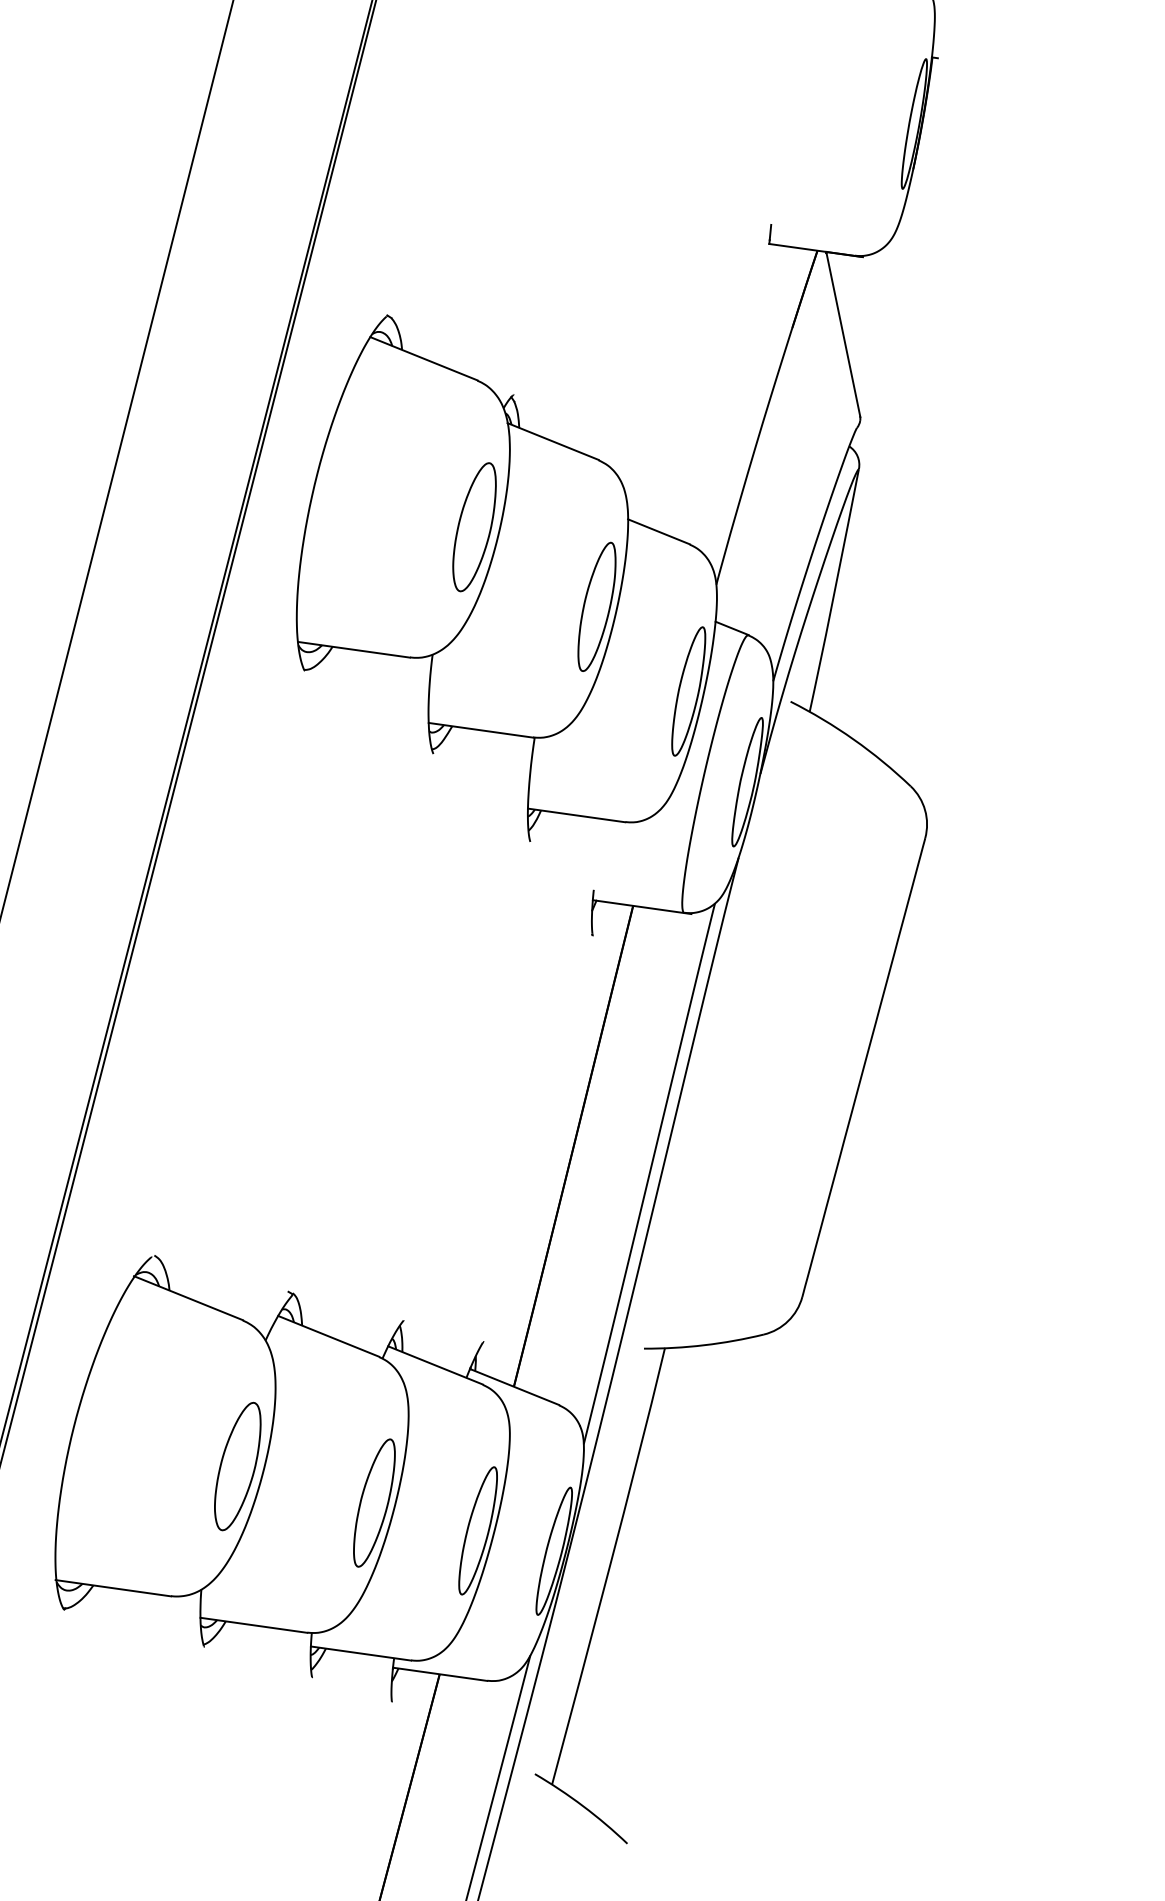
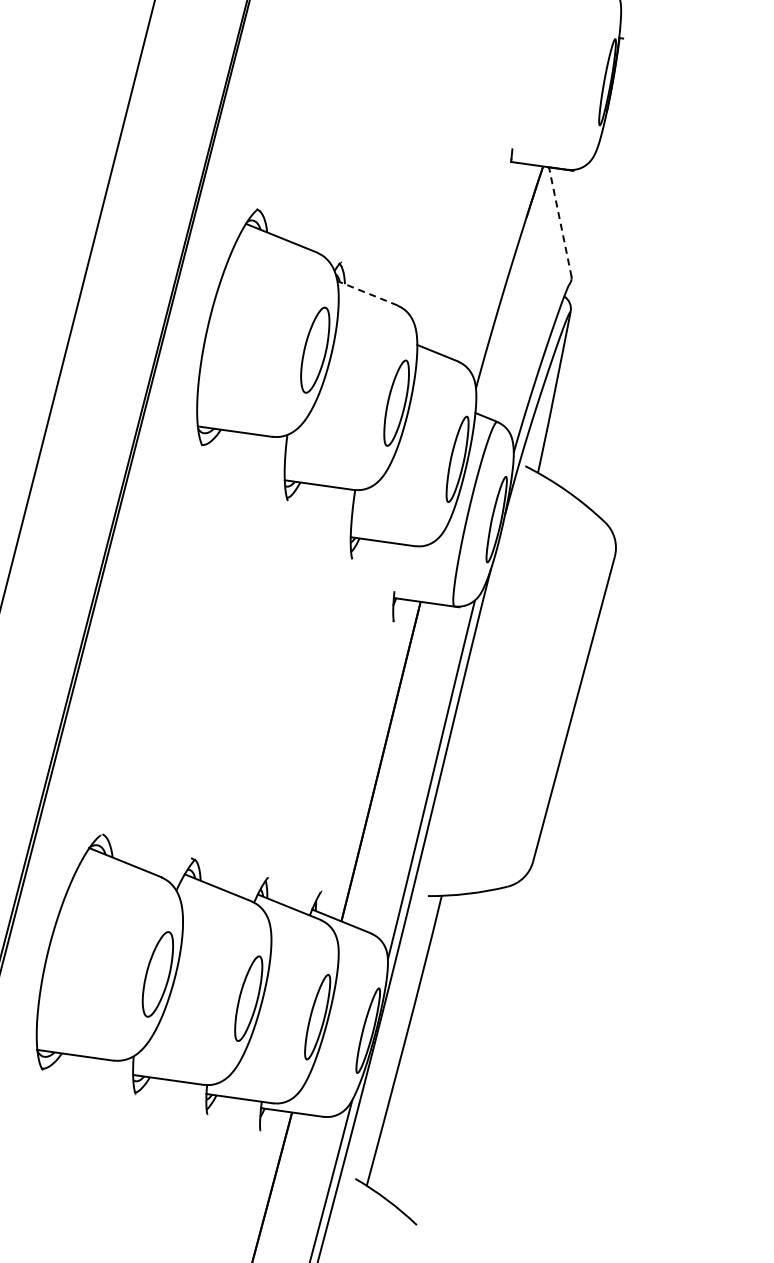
line: (843, 333) -> (560, 221), solid -> dashed
line: (553, 441) -> (367, 293), solid -> dashed

